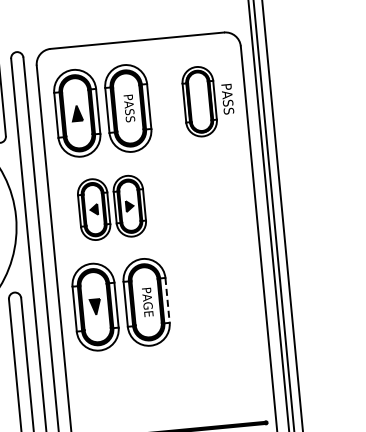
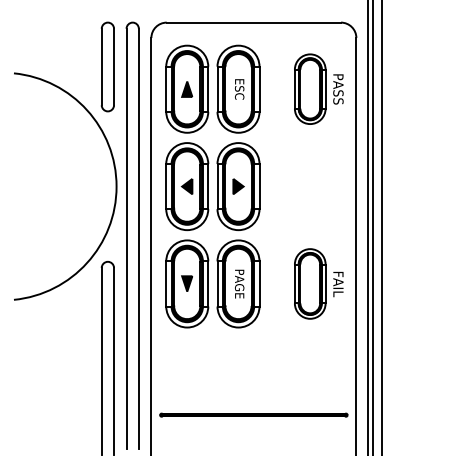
text: (129, 108) -> (239, 89), PASS -> ESC
part: (111, 207) -> (212, 186), size x1.43
part: (226, 294) -> (318, 283), added
line: (167, 299) -> (259, 283), dashed -> solid

